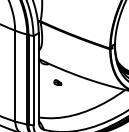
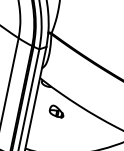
part: (57, 82) -> (56, 111), size x1.67

